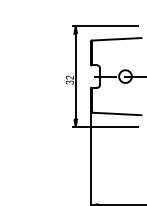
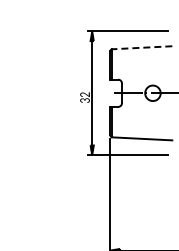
line: (116, 39) -> (141, 47), solid -> dashed

